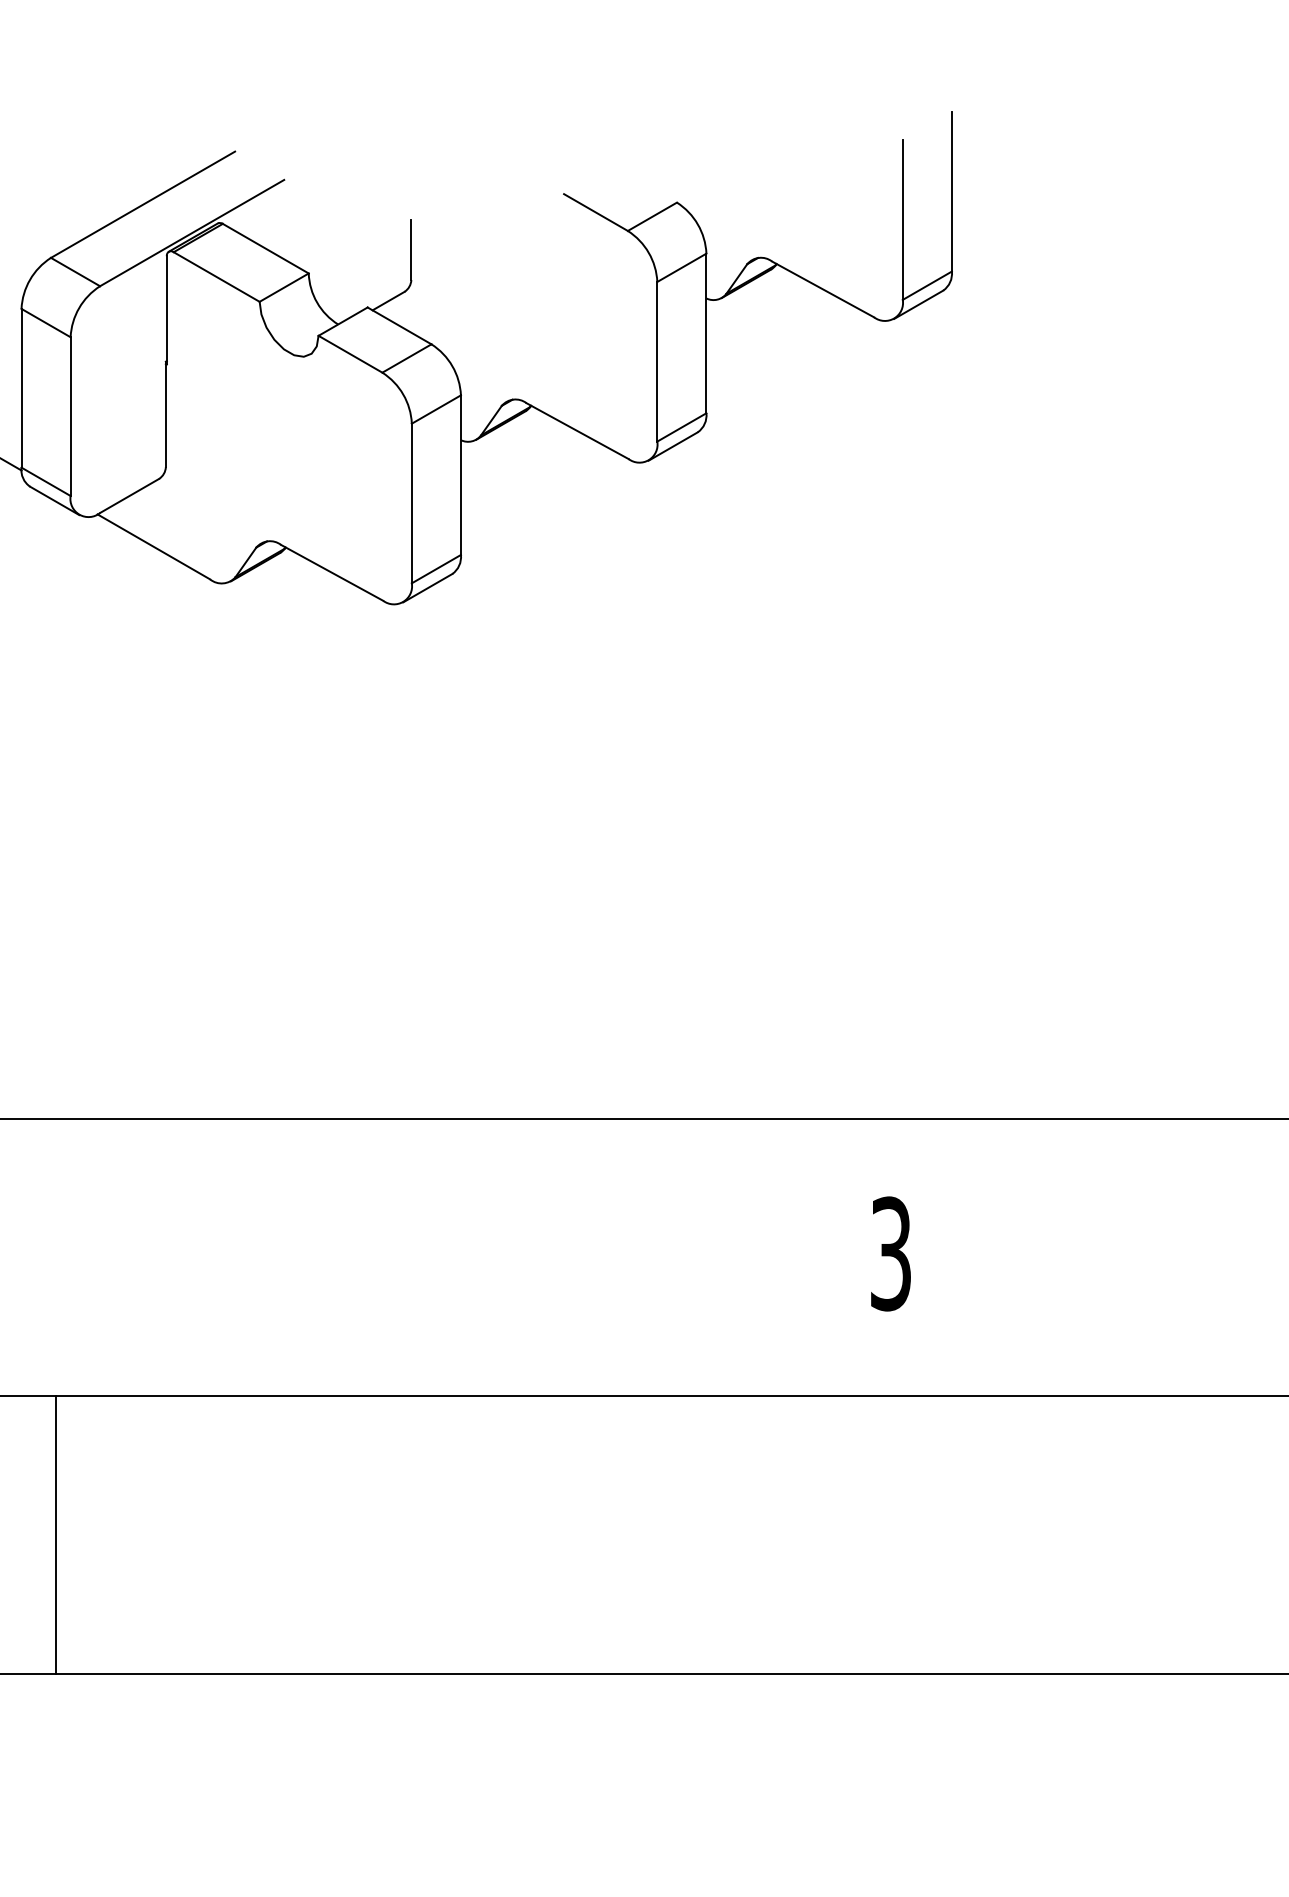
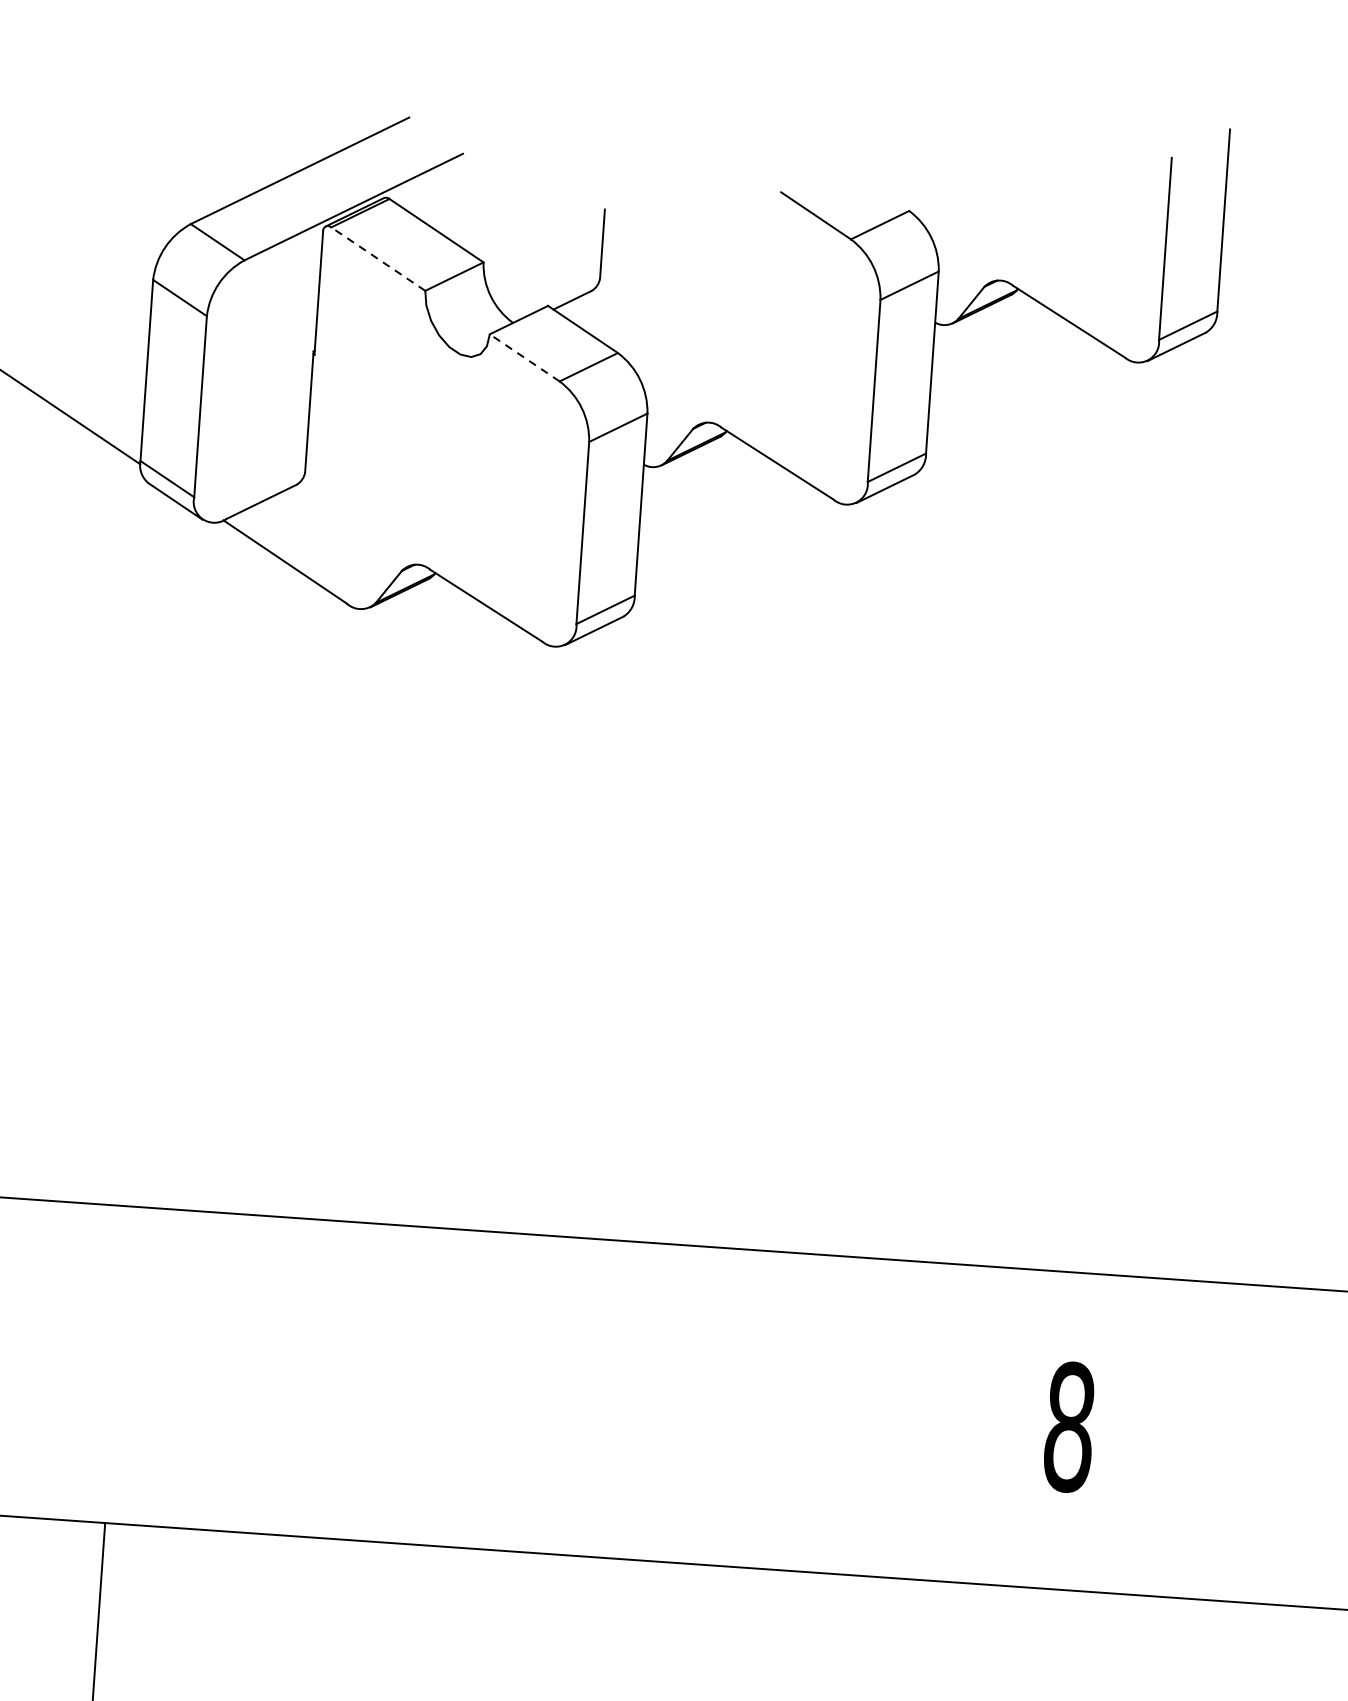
line: (216, 277) -> (378, 259), solid -> dashed
line: (350, 354) -> (524, 358), solid -> dashed
text: (890, 1253) -> (1068, 1426), 3 -> 8

